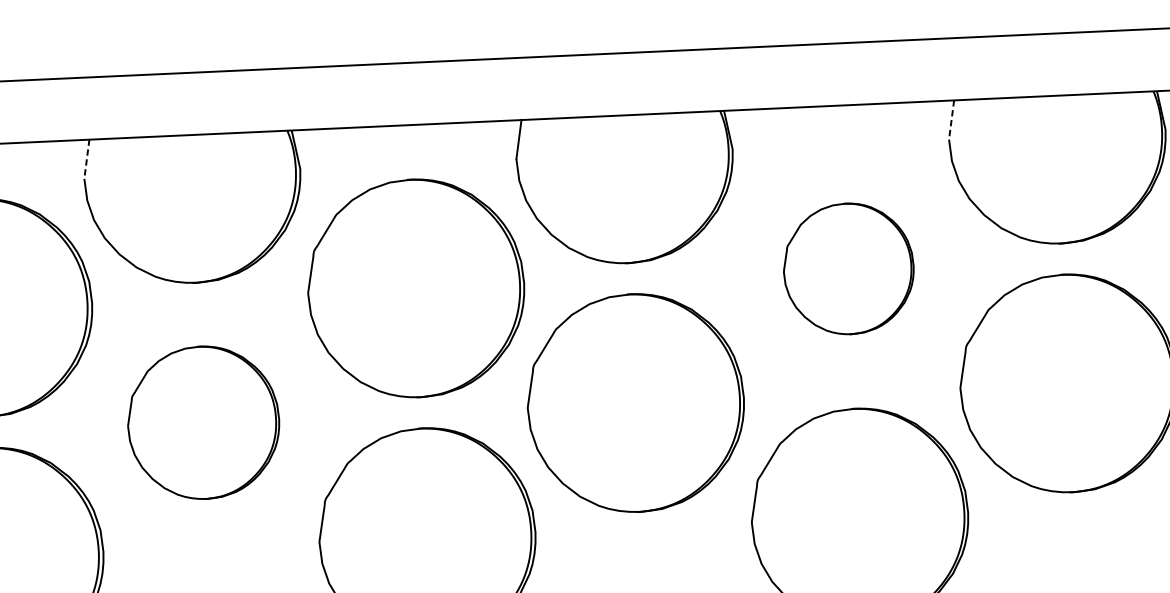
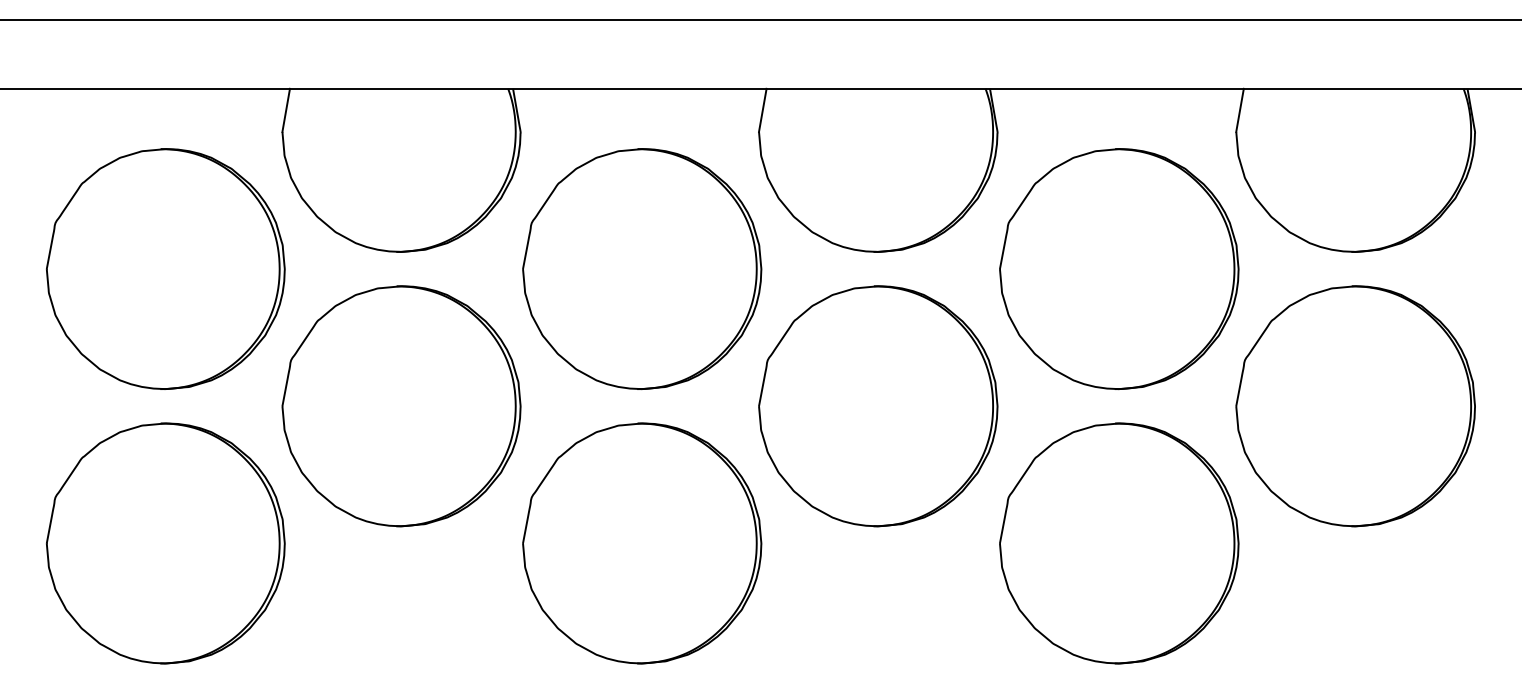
line: (952, 120) -> (1240, 110), dashed -> solid
line: (87, 159) -> (286, 110), dashed -> solid
part: (848, 269) -> (1119, 269), size x1.67
part: (203, 422) -> (401, 406), size x1.43

